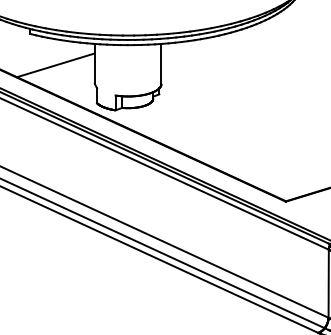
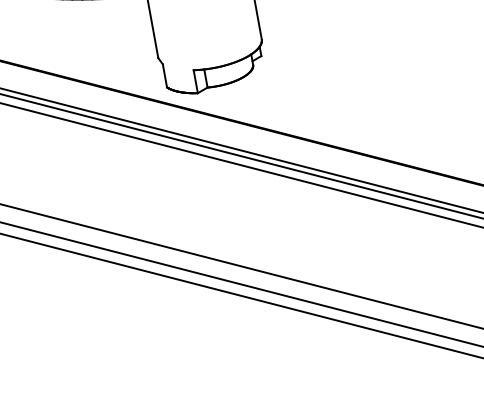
line: (55, 65) -> (91, 40), removed

